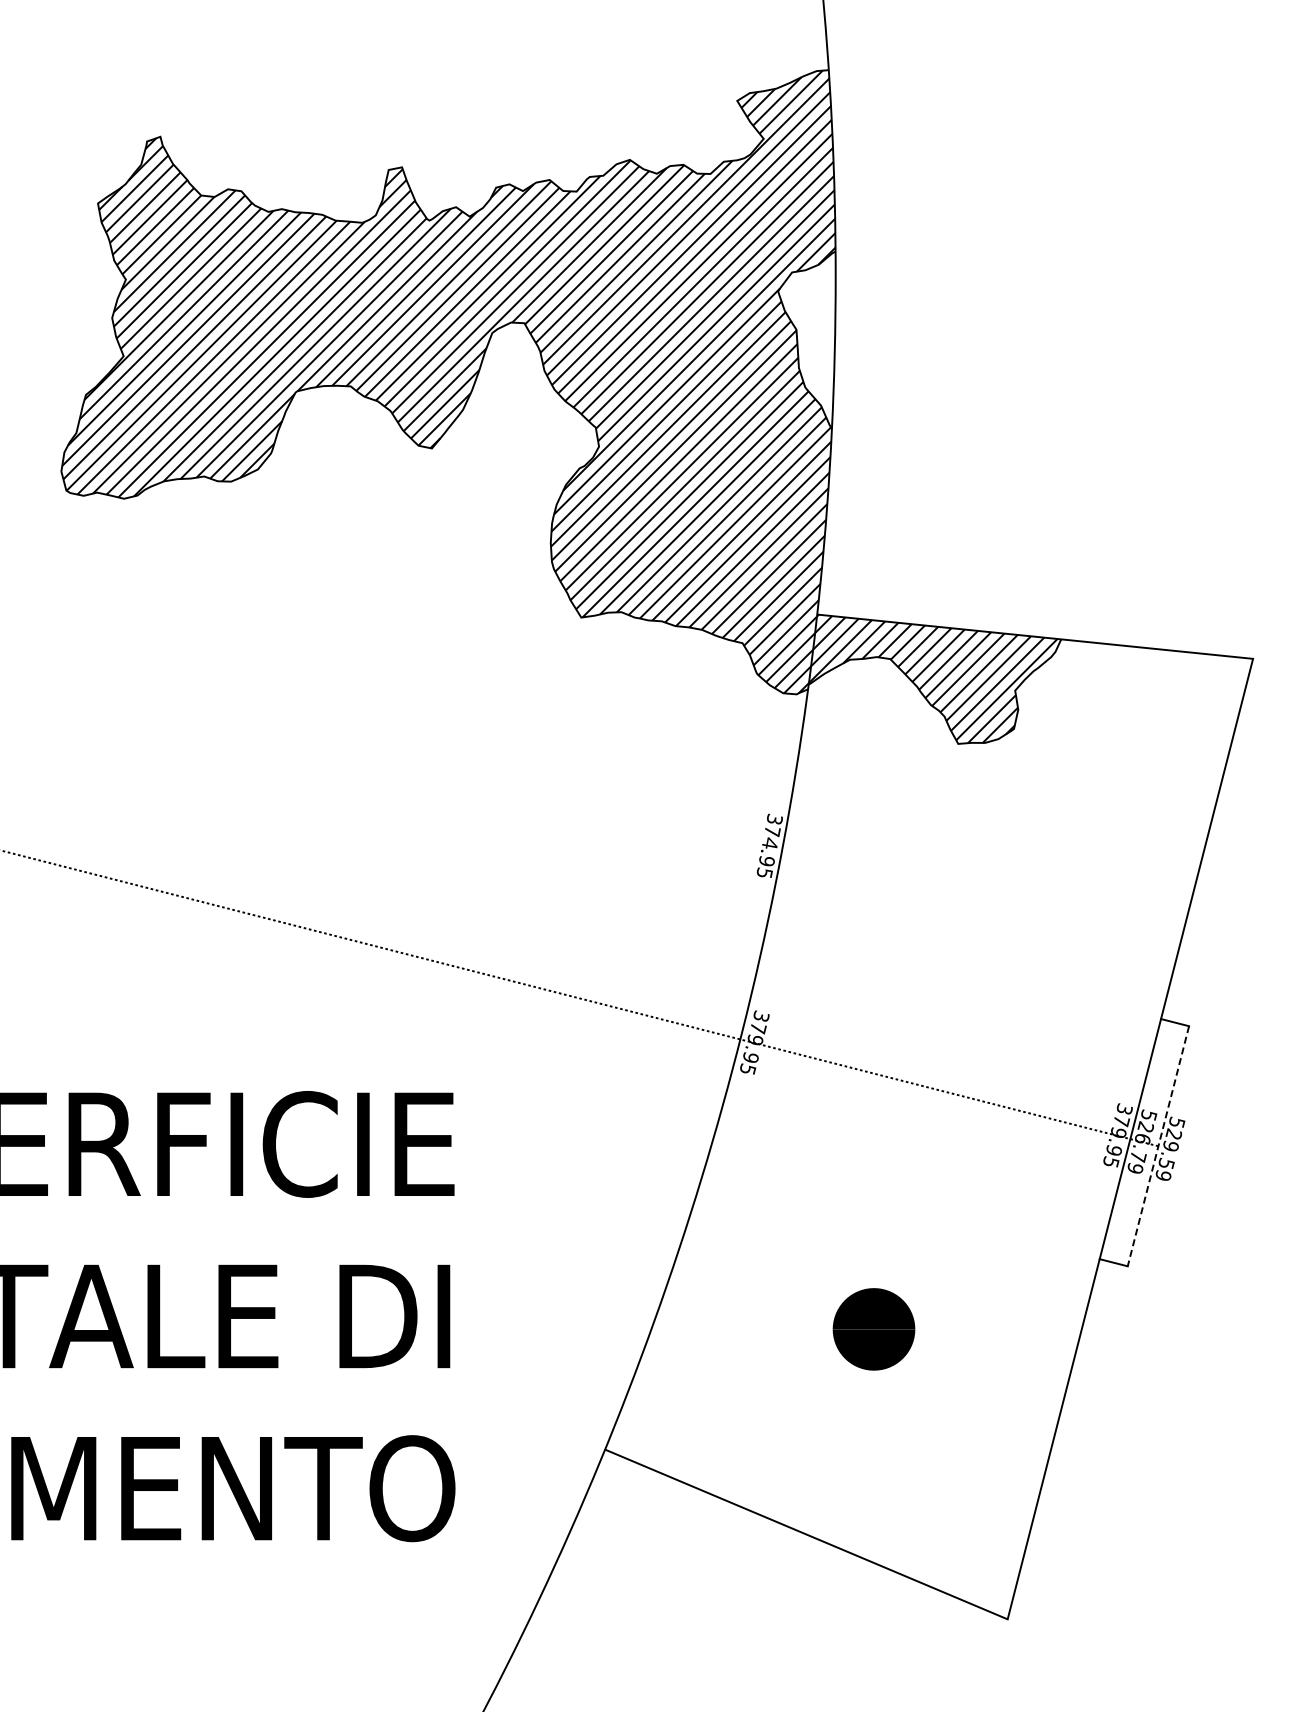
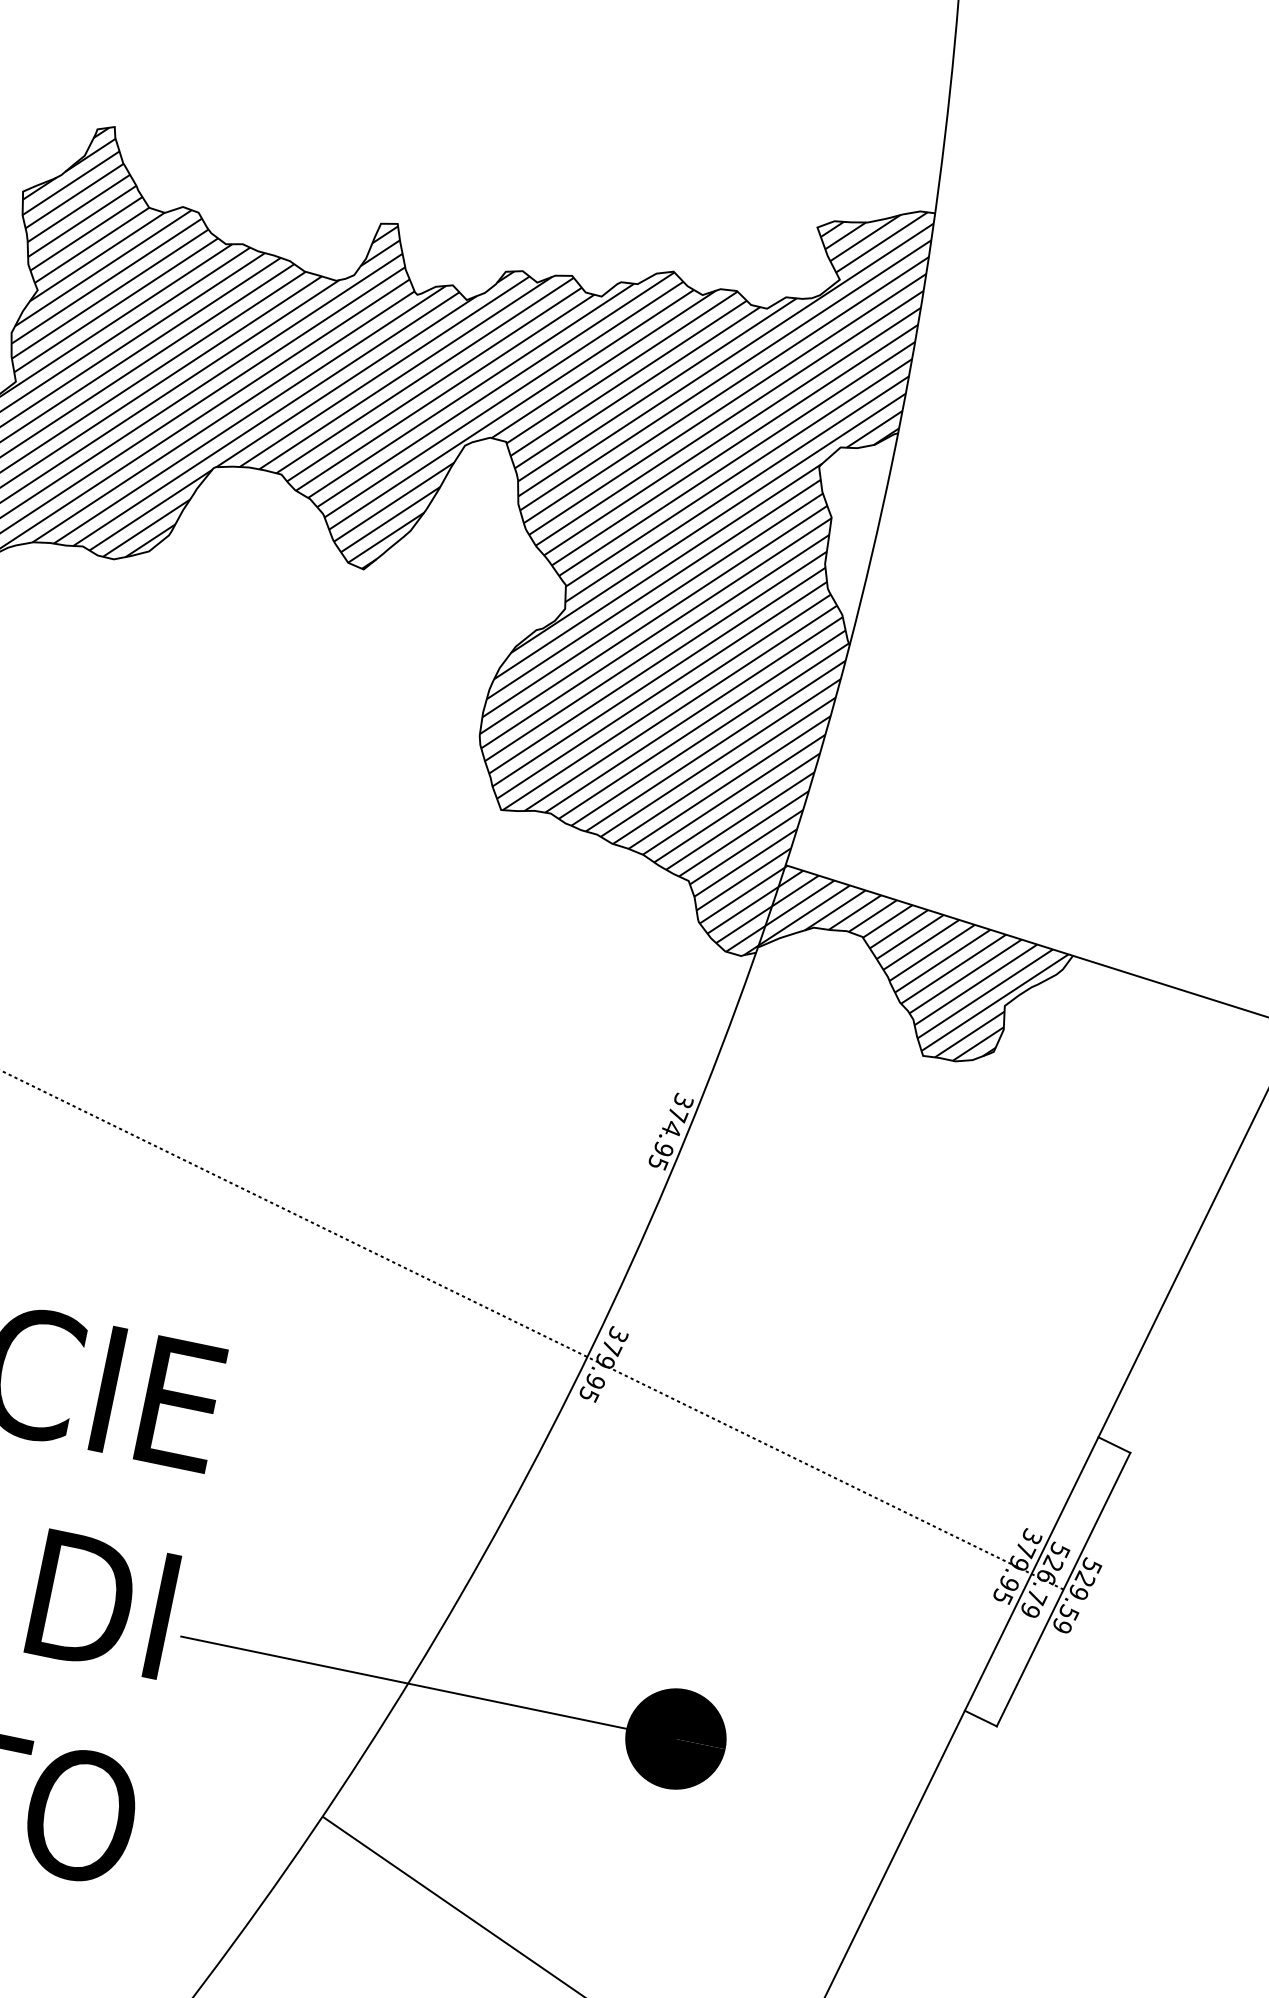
line: (1158, 1146) -> (1063, 1589), dashed -> solid
line: (668, 1329) -> (428, 1687), added

